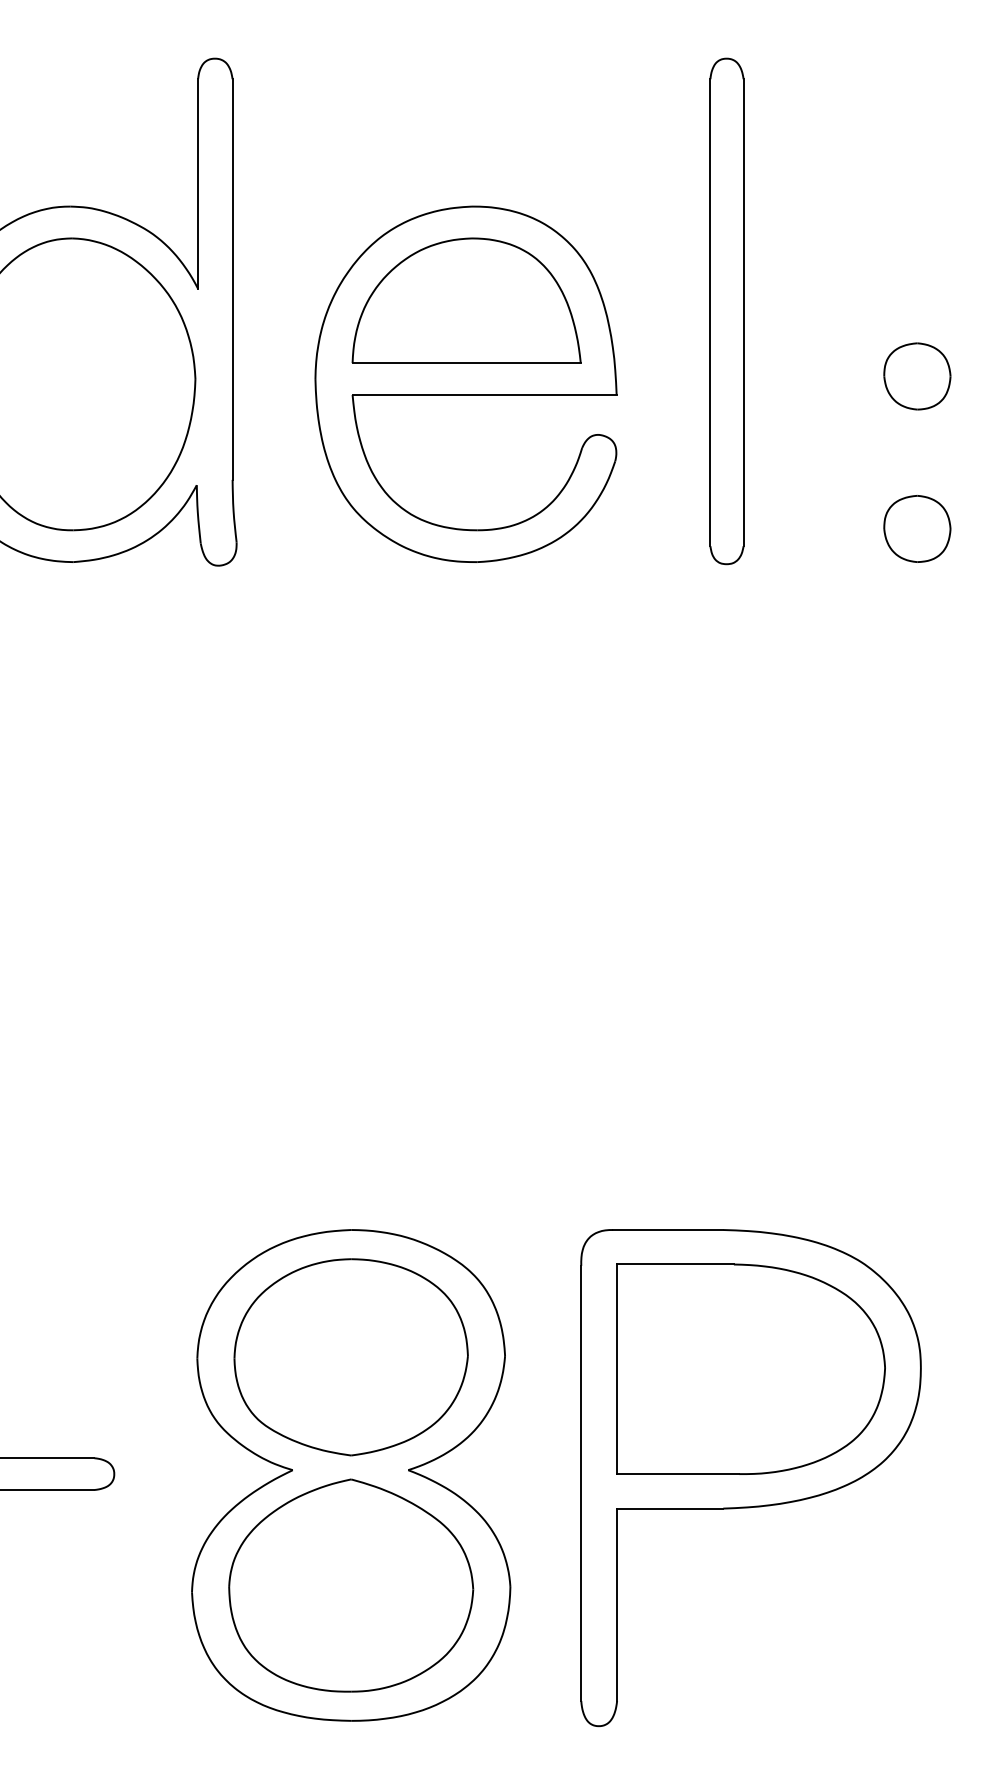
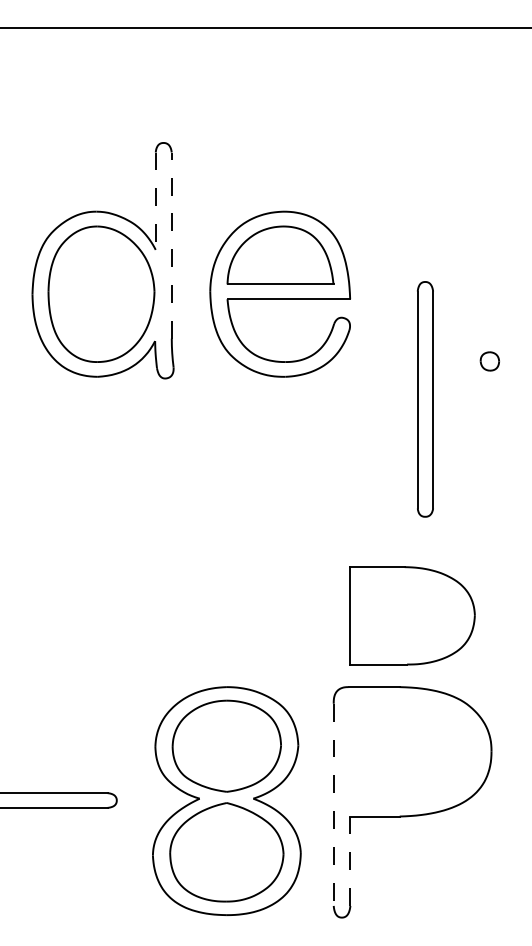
line: (197, 184) -> (155, 201), solid -> dashed
line: (232, 279) -> (171, 245), solid -> dashed
part: (727, 311) -> (425, 399), moved
part: (916, 376) -> (489, 290), removed
part: (916, 529) -> (489, 361), size x0.6
part: (750, 1368) -> (412, 615), moved
line: (580, 1484) -> (333, 805), solid -> dashed
line: (617, 1605) -> (350, 861), solid -> dashed

